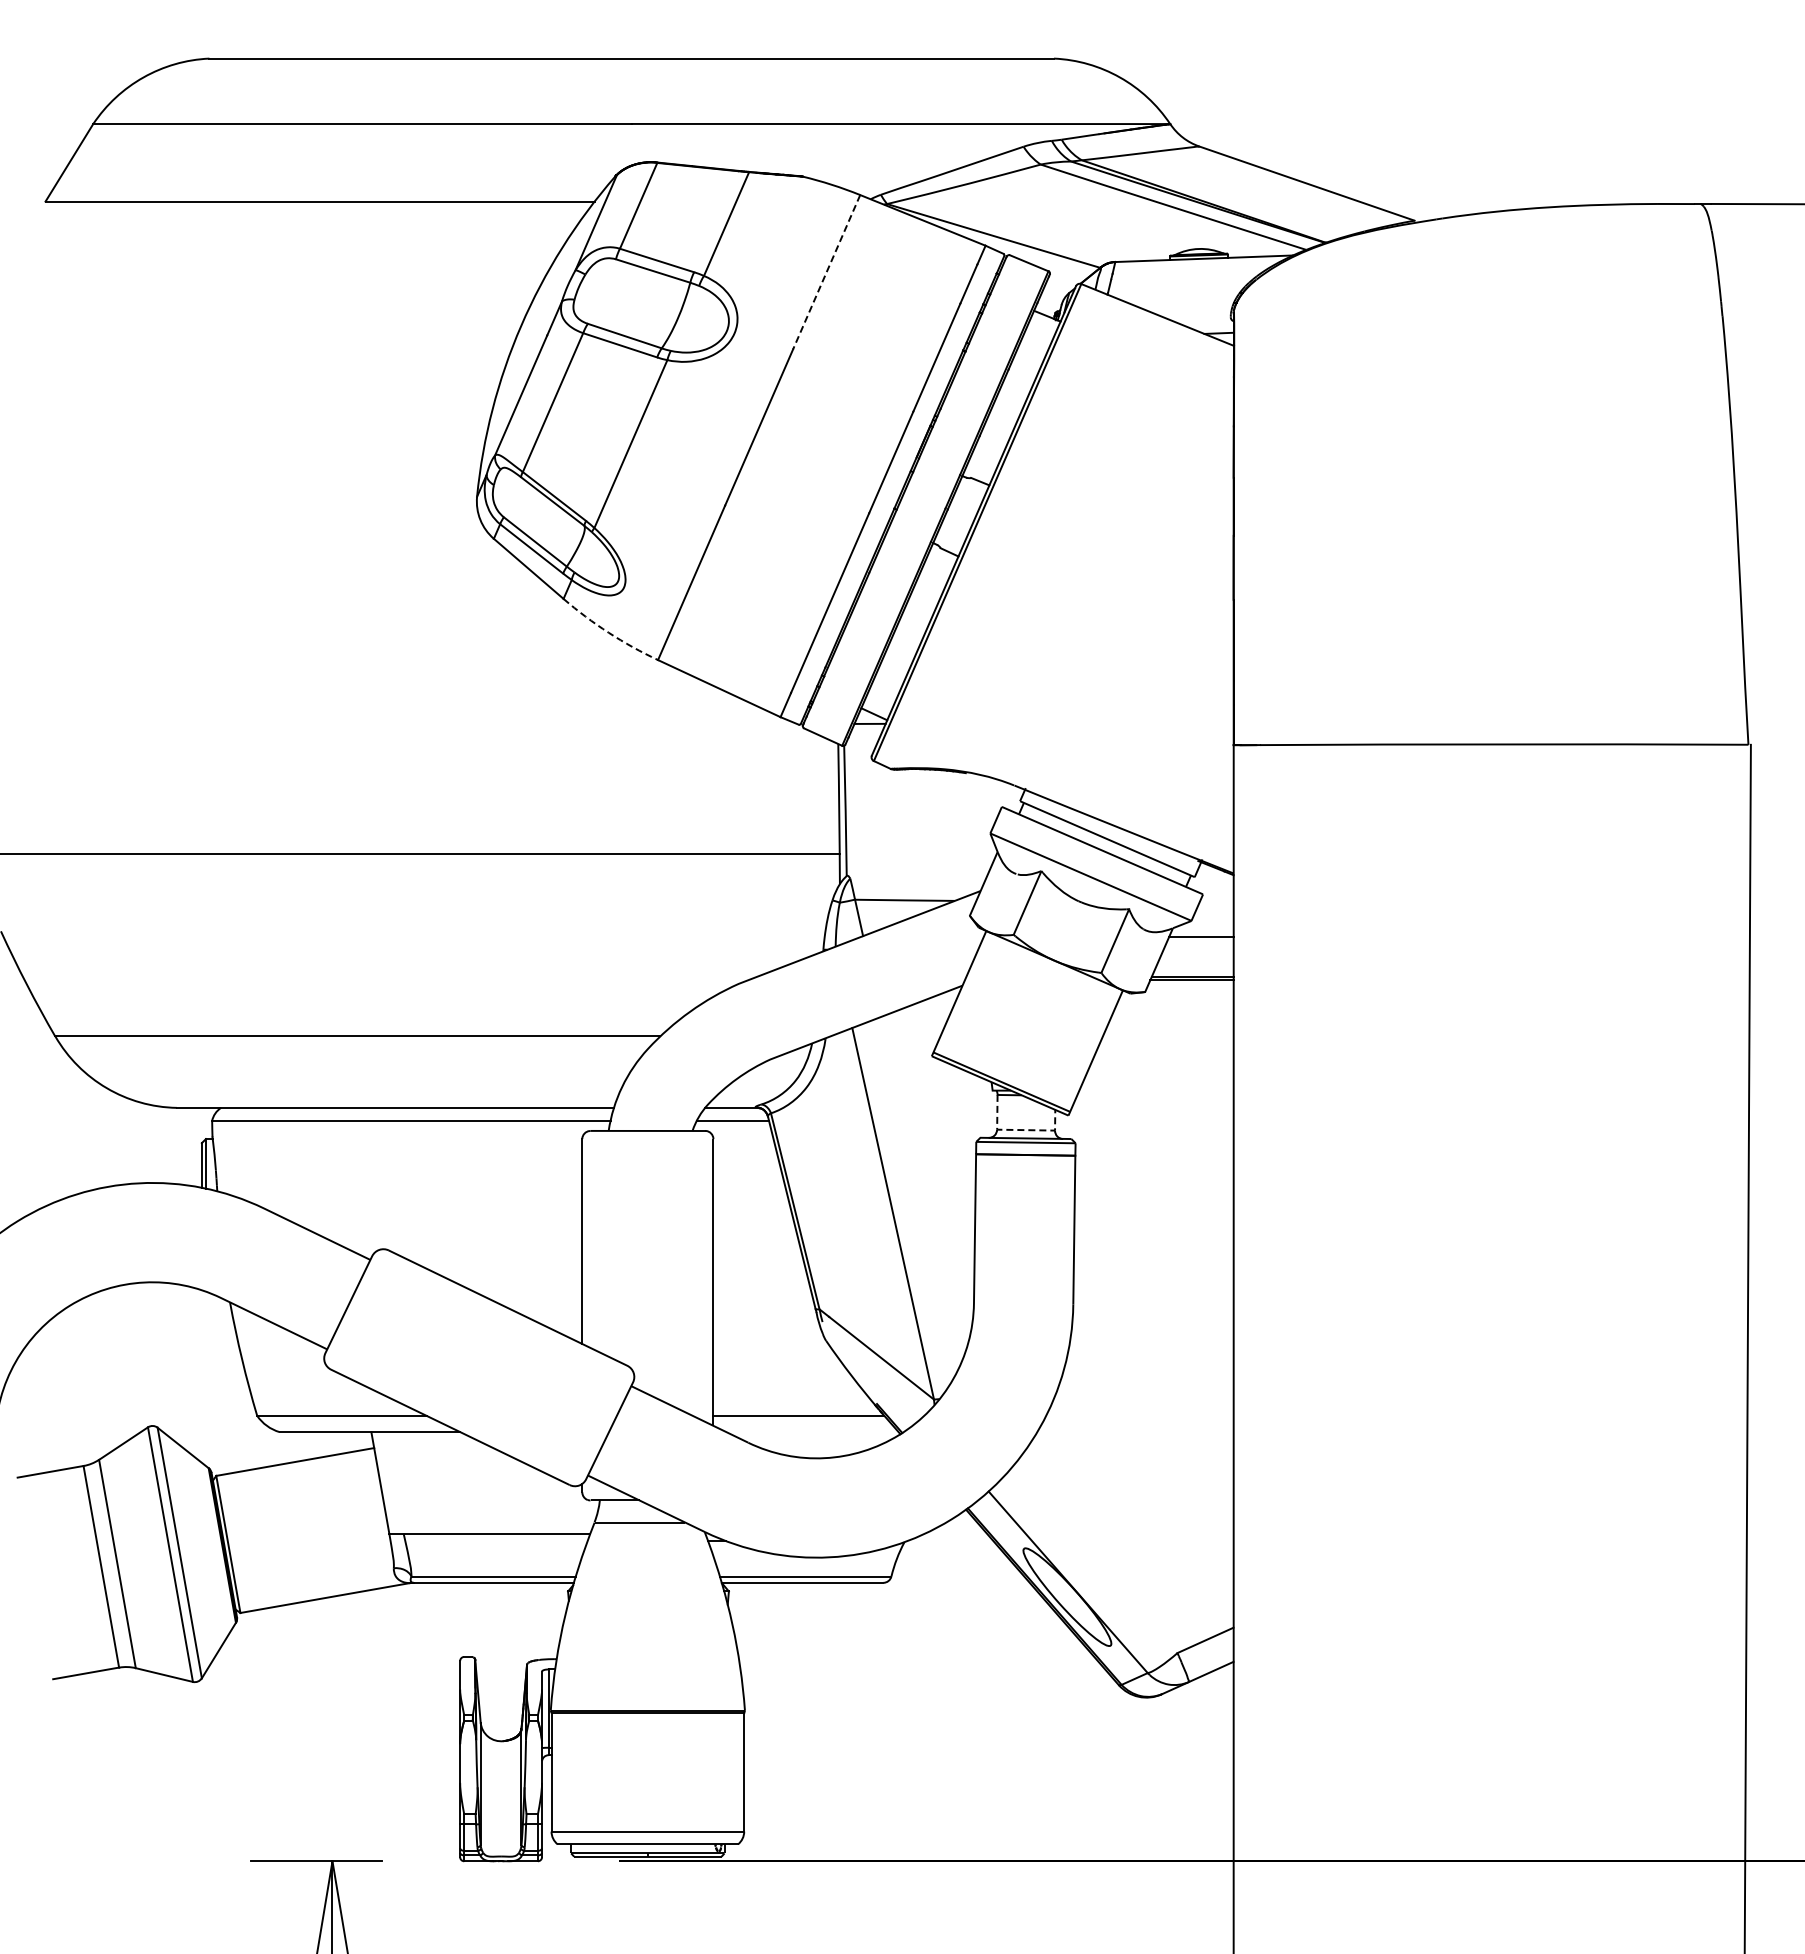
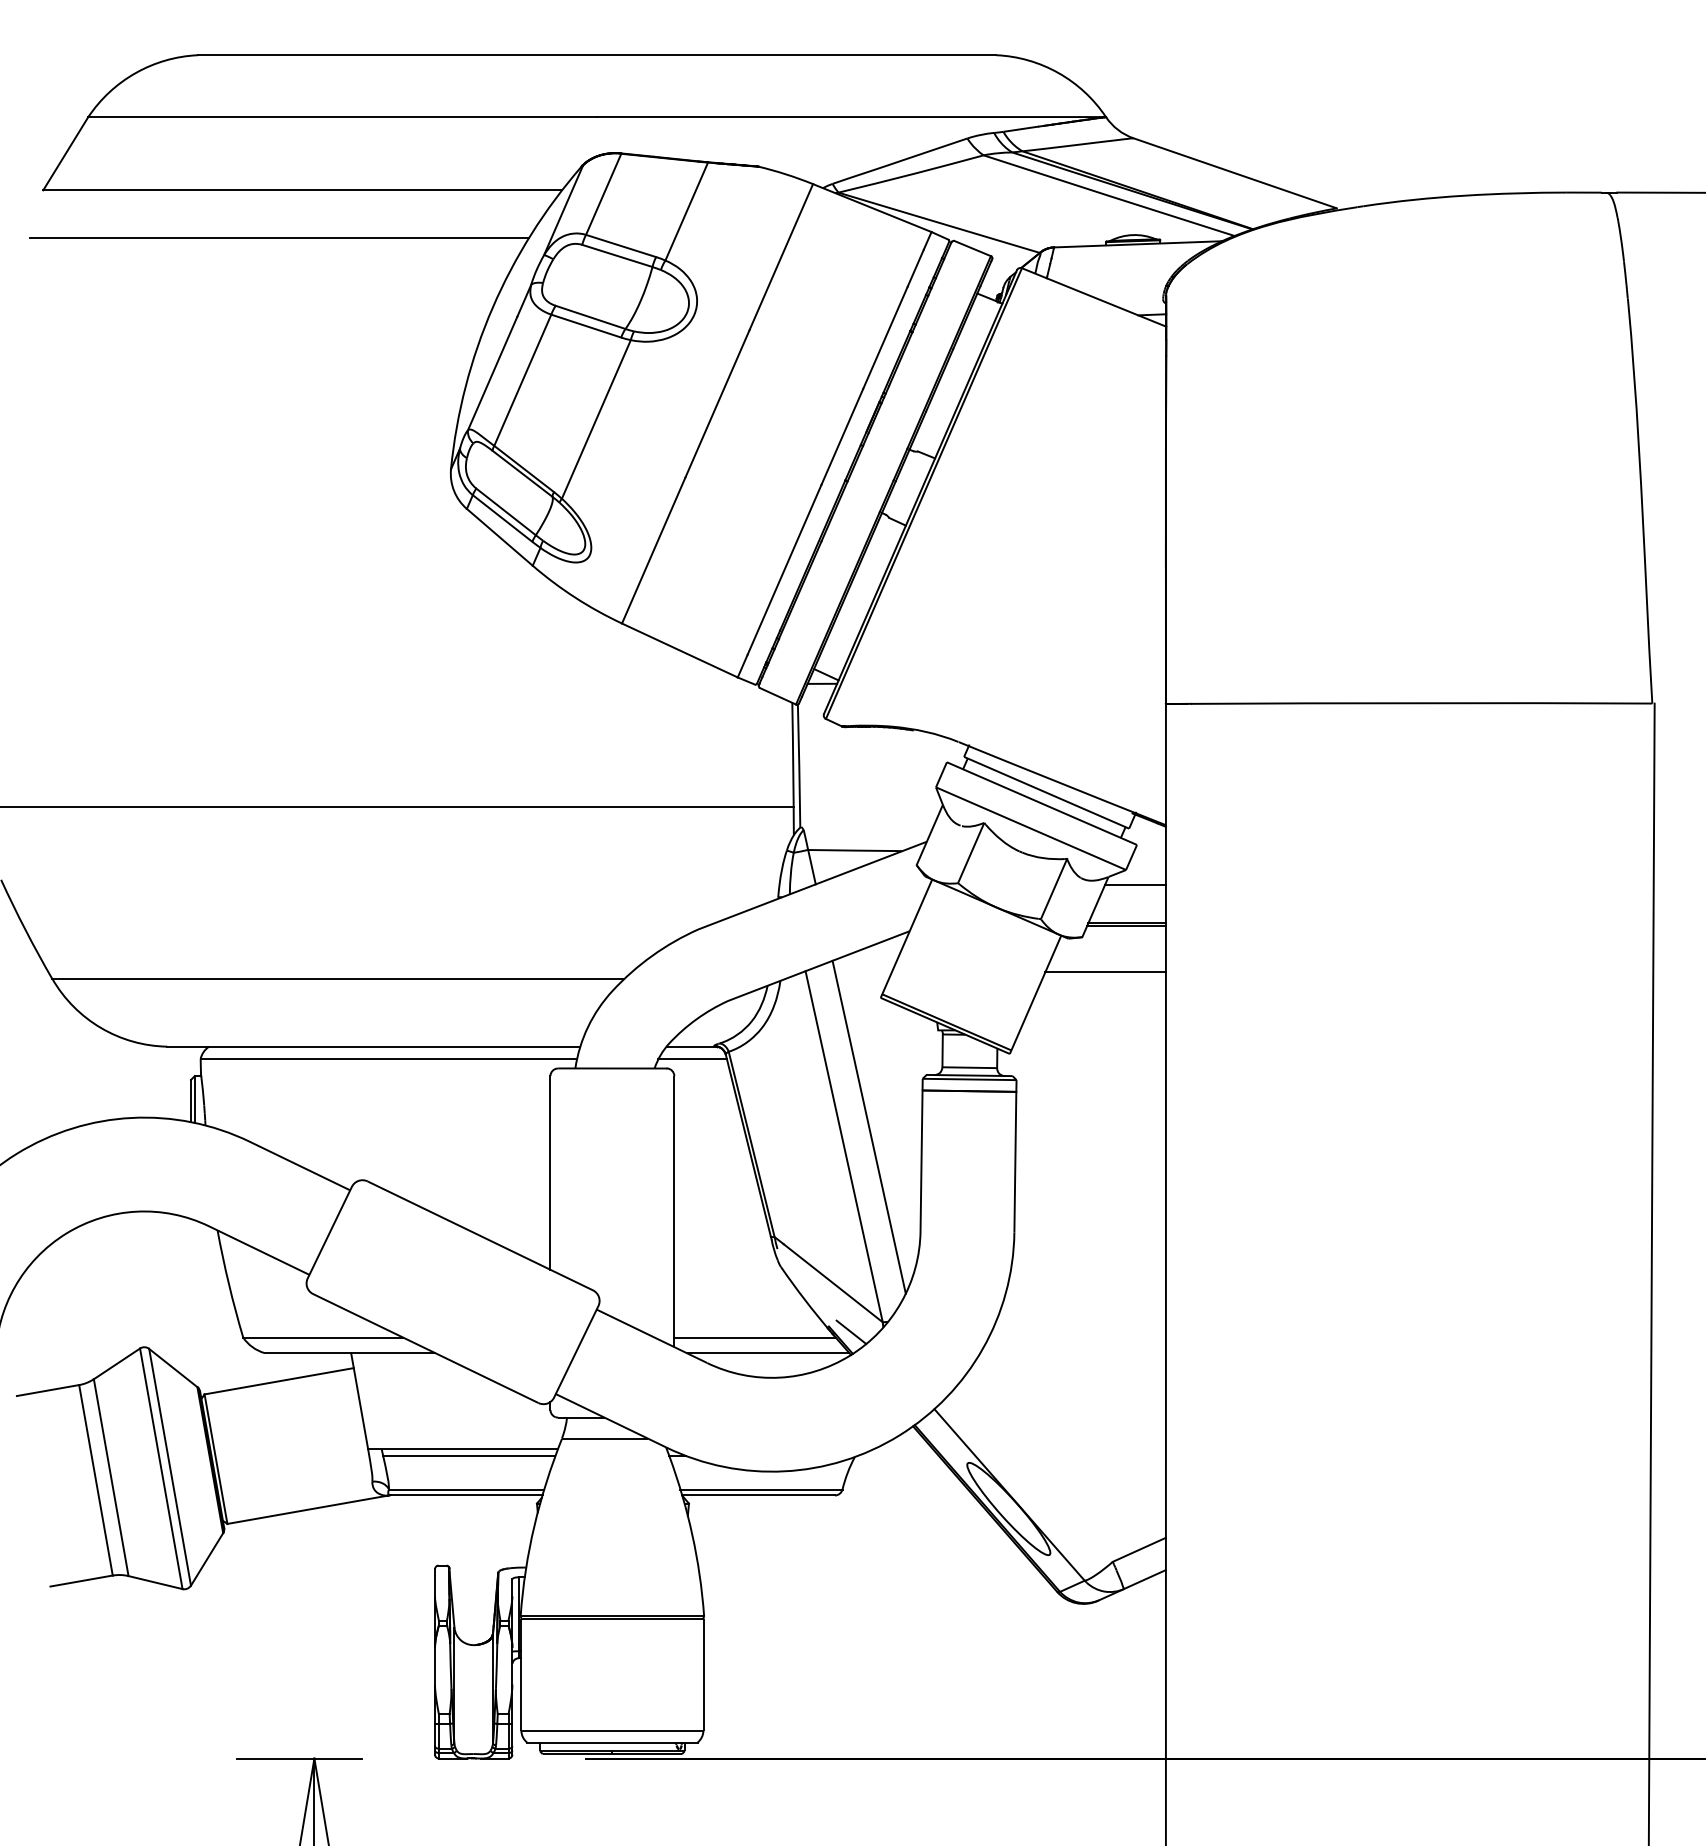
line: (295, 252) -> (279, 238), added
line: (826, 272) -> (781, 257), dashed -> solid
arc: (608, 632) -> (575, 597), dashed -> solid
line: (1169, 1029) -> (1105, 972), added
line: (1019, 1130) -> (963, 1068), dashed -> solid
line: (919, 1193) -> (869, 1127), added
line: (900, 1409) -> (851, 1331), added
line: (812, 1432) -> (767, 1353), added
line: (496, 1541) -> (469, 1456), added

